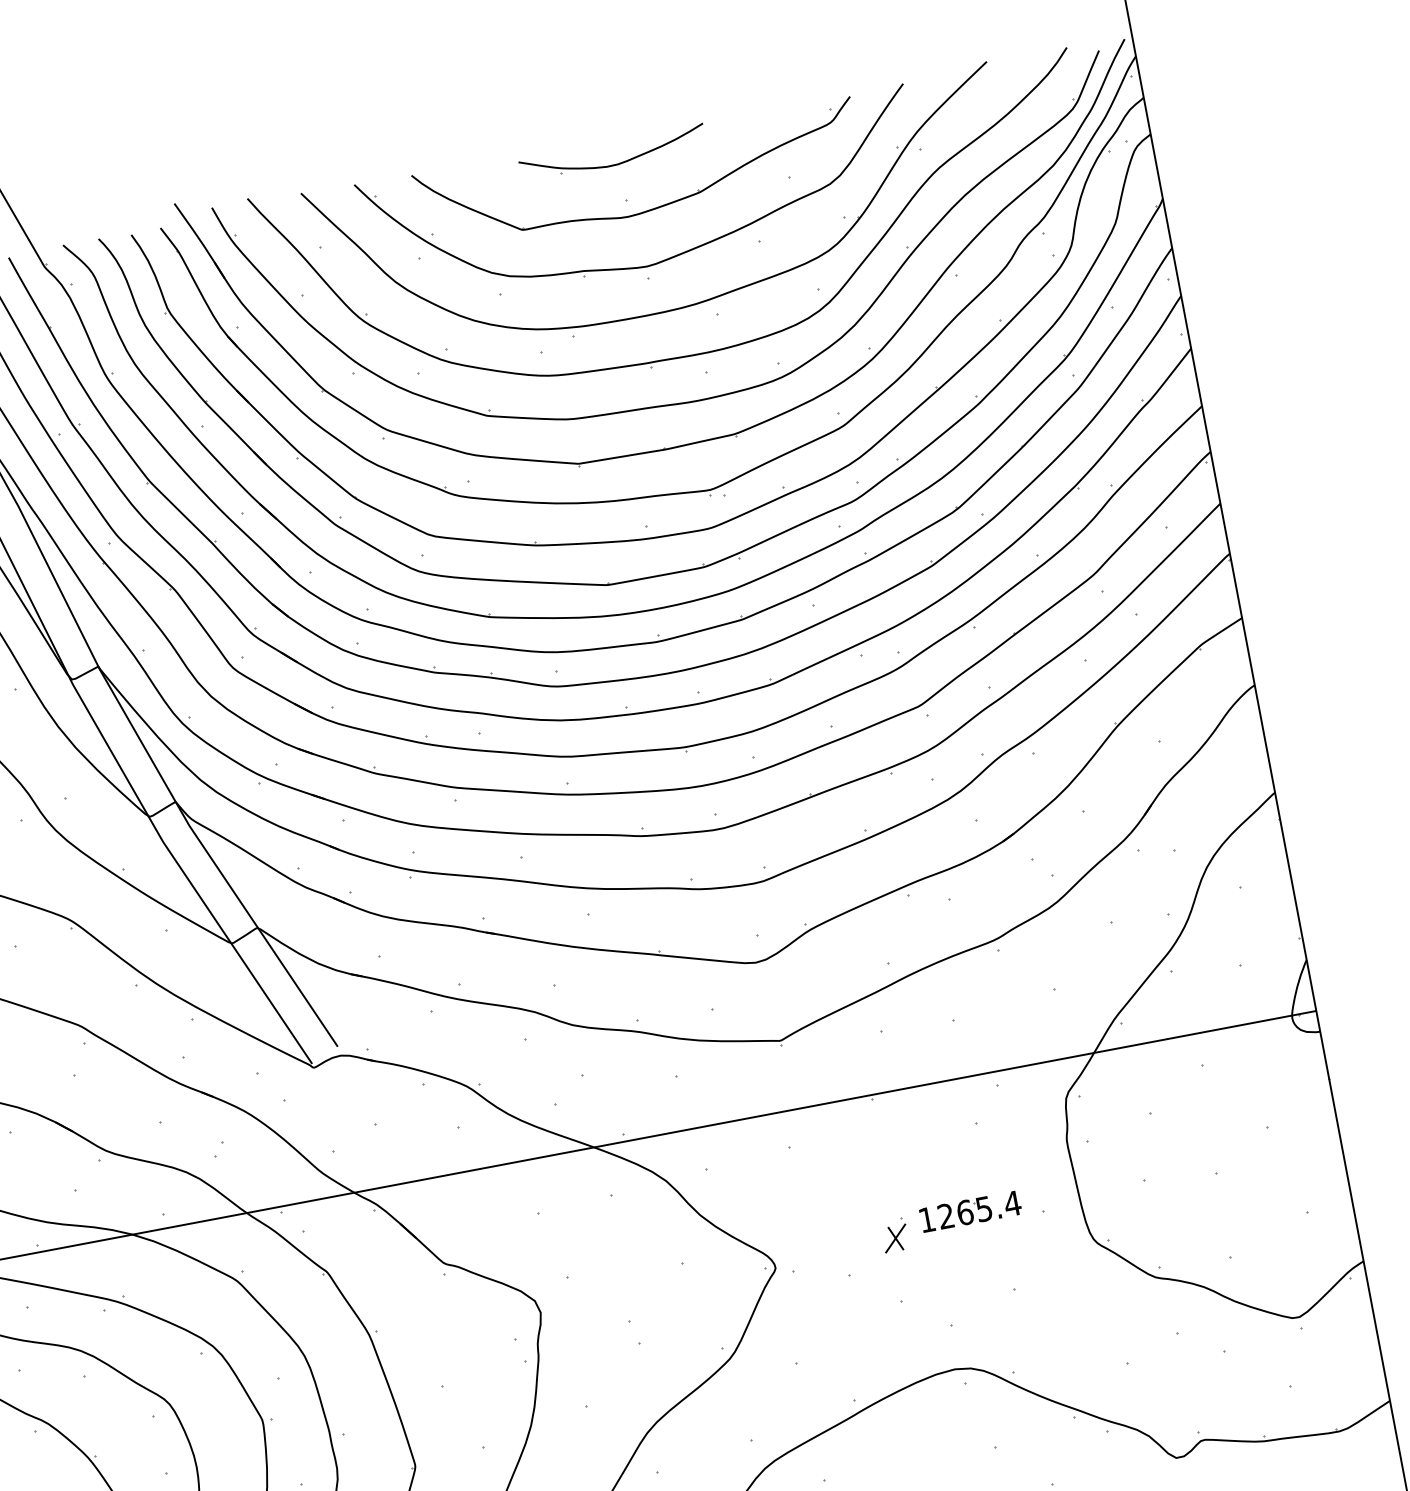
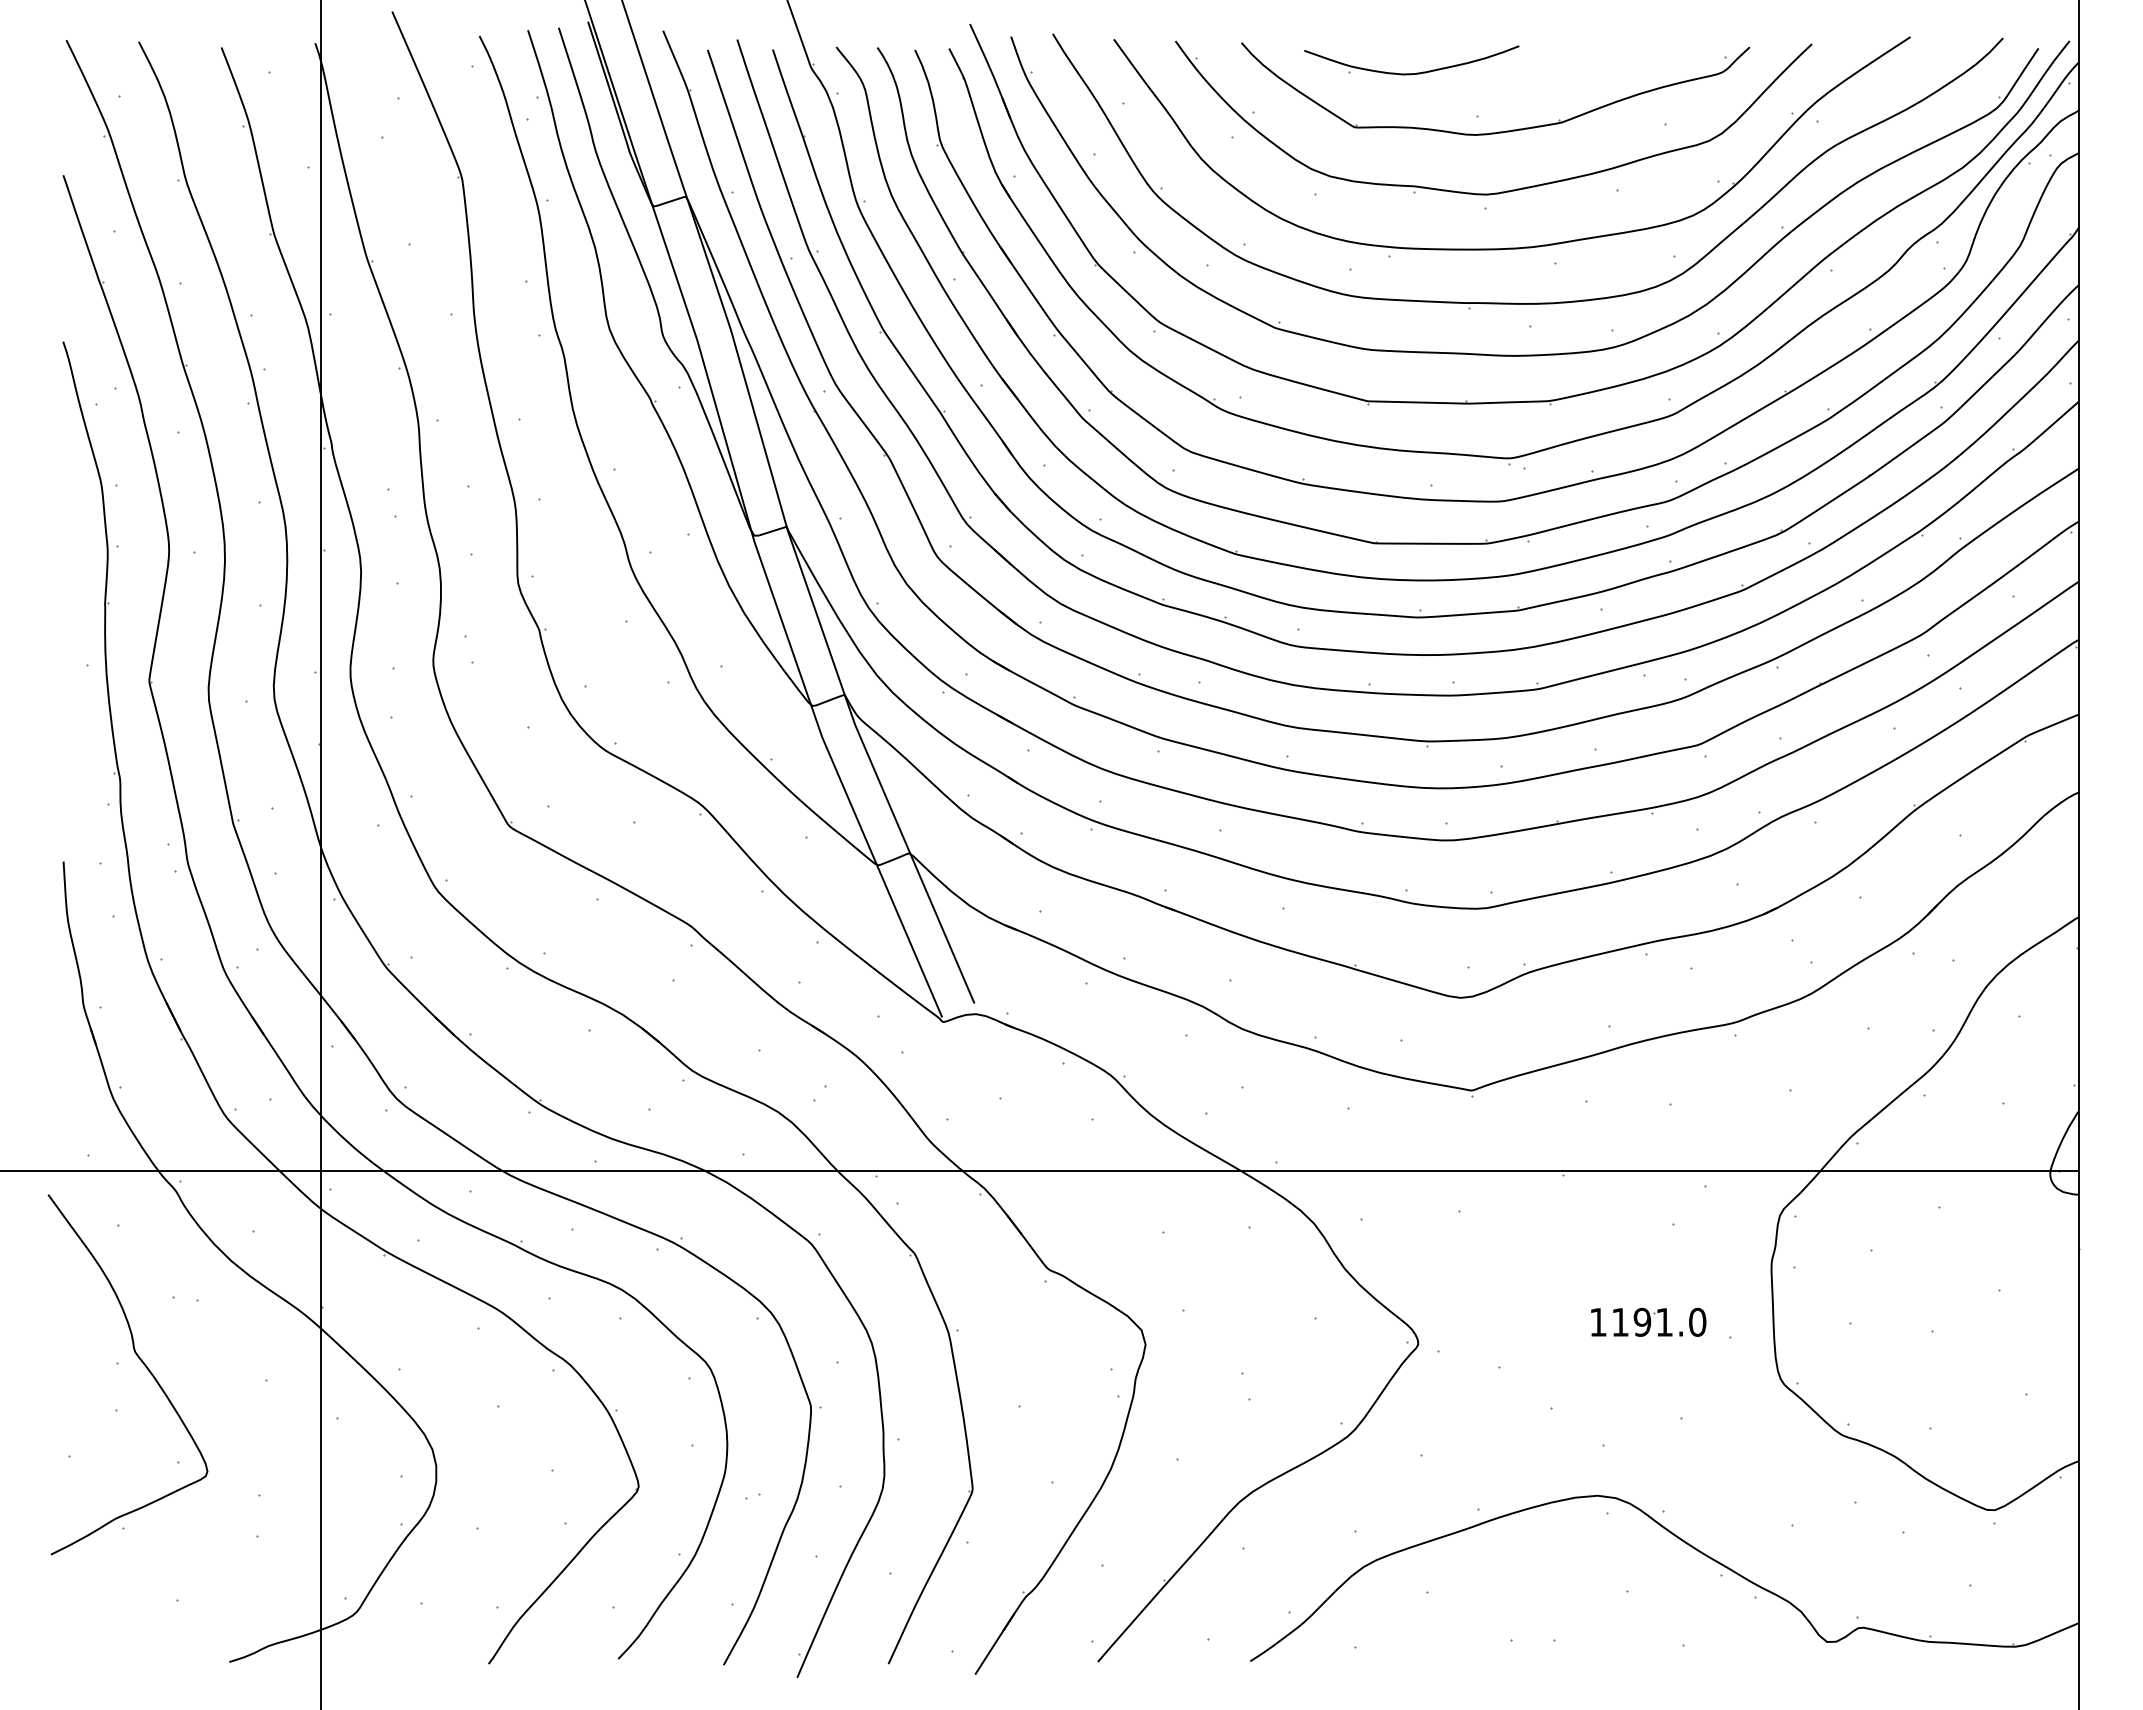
part: (618, 162) -> (1416, 72), moved
text: (979, 1209) -> (1659, 1321), 1265.4 -> 1191.0
part: (894, 1235) -> (1558, 1332), removed

